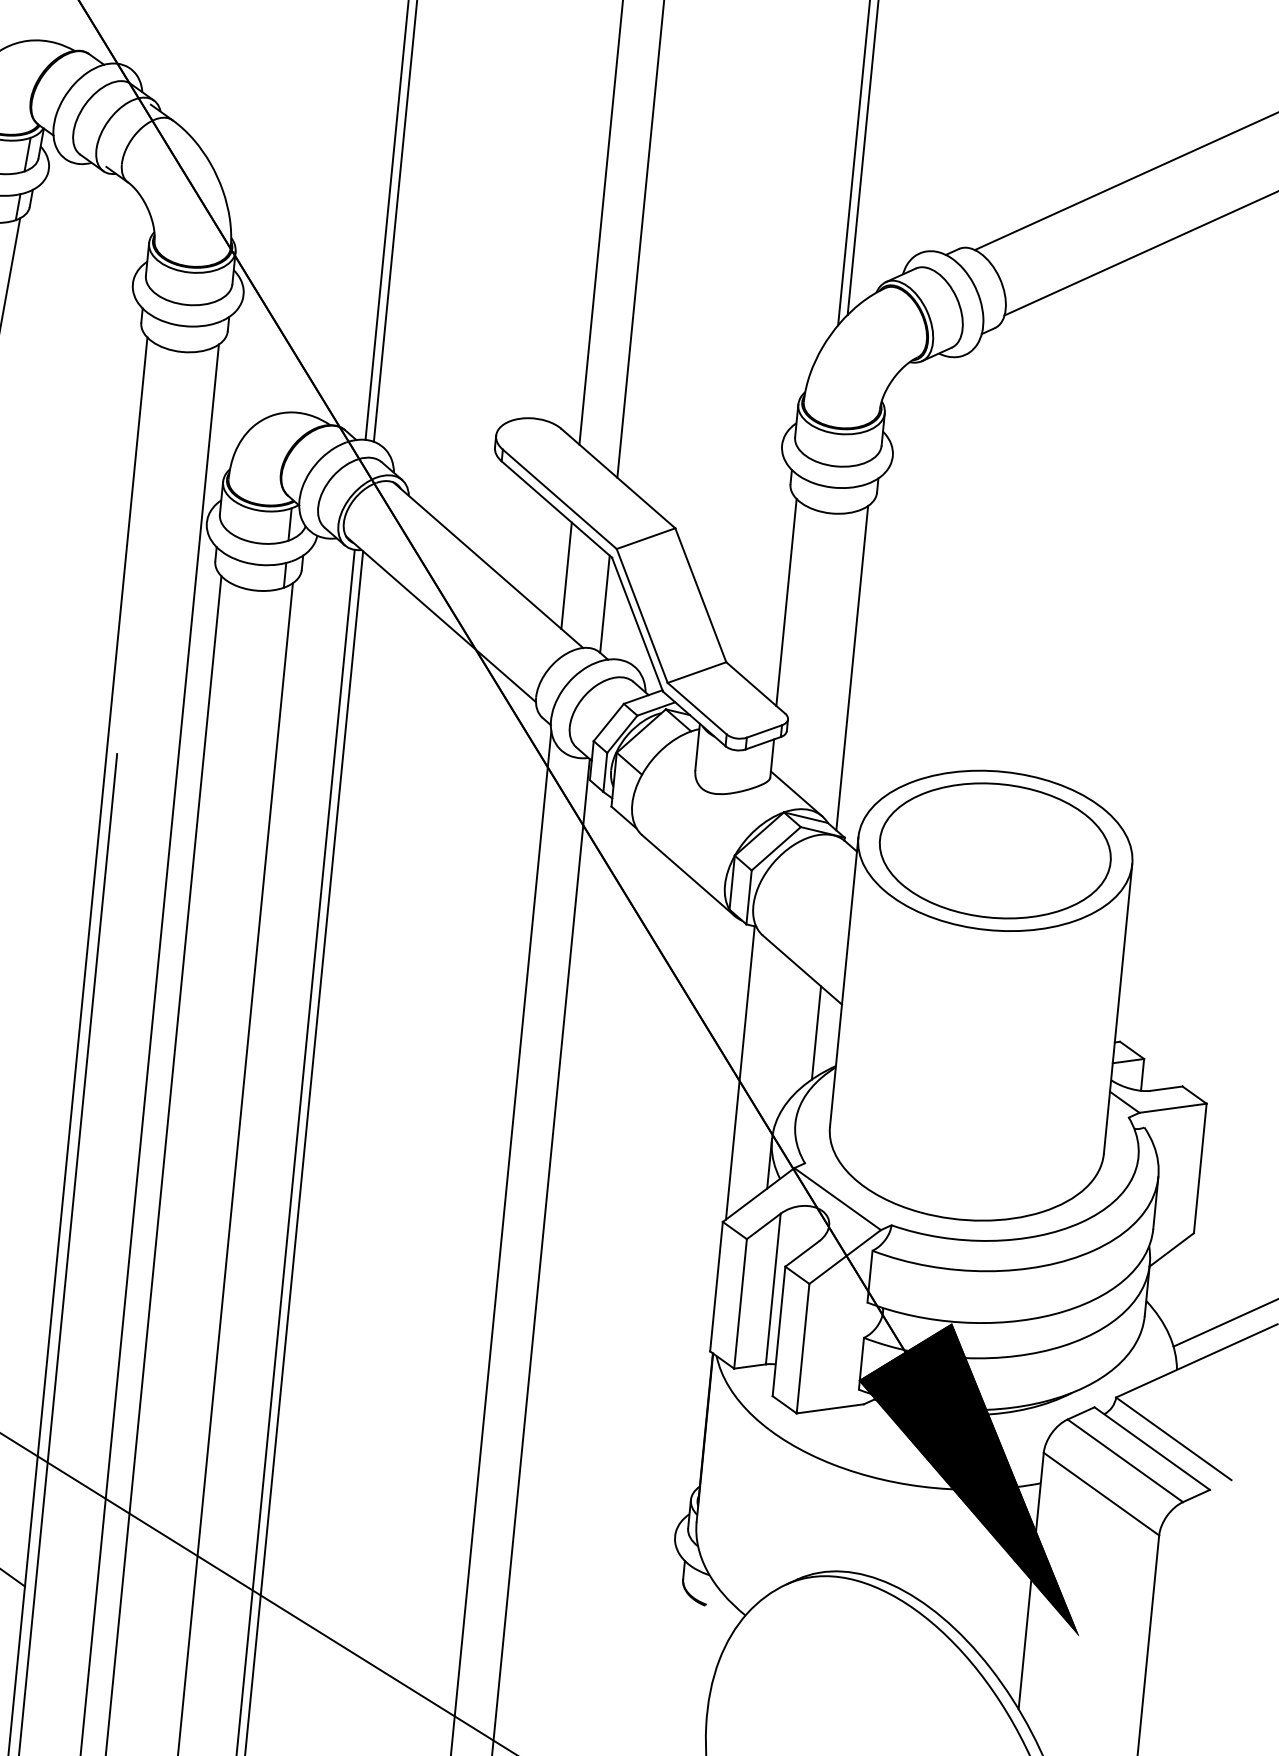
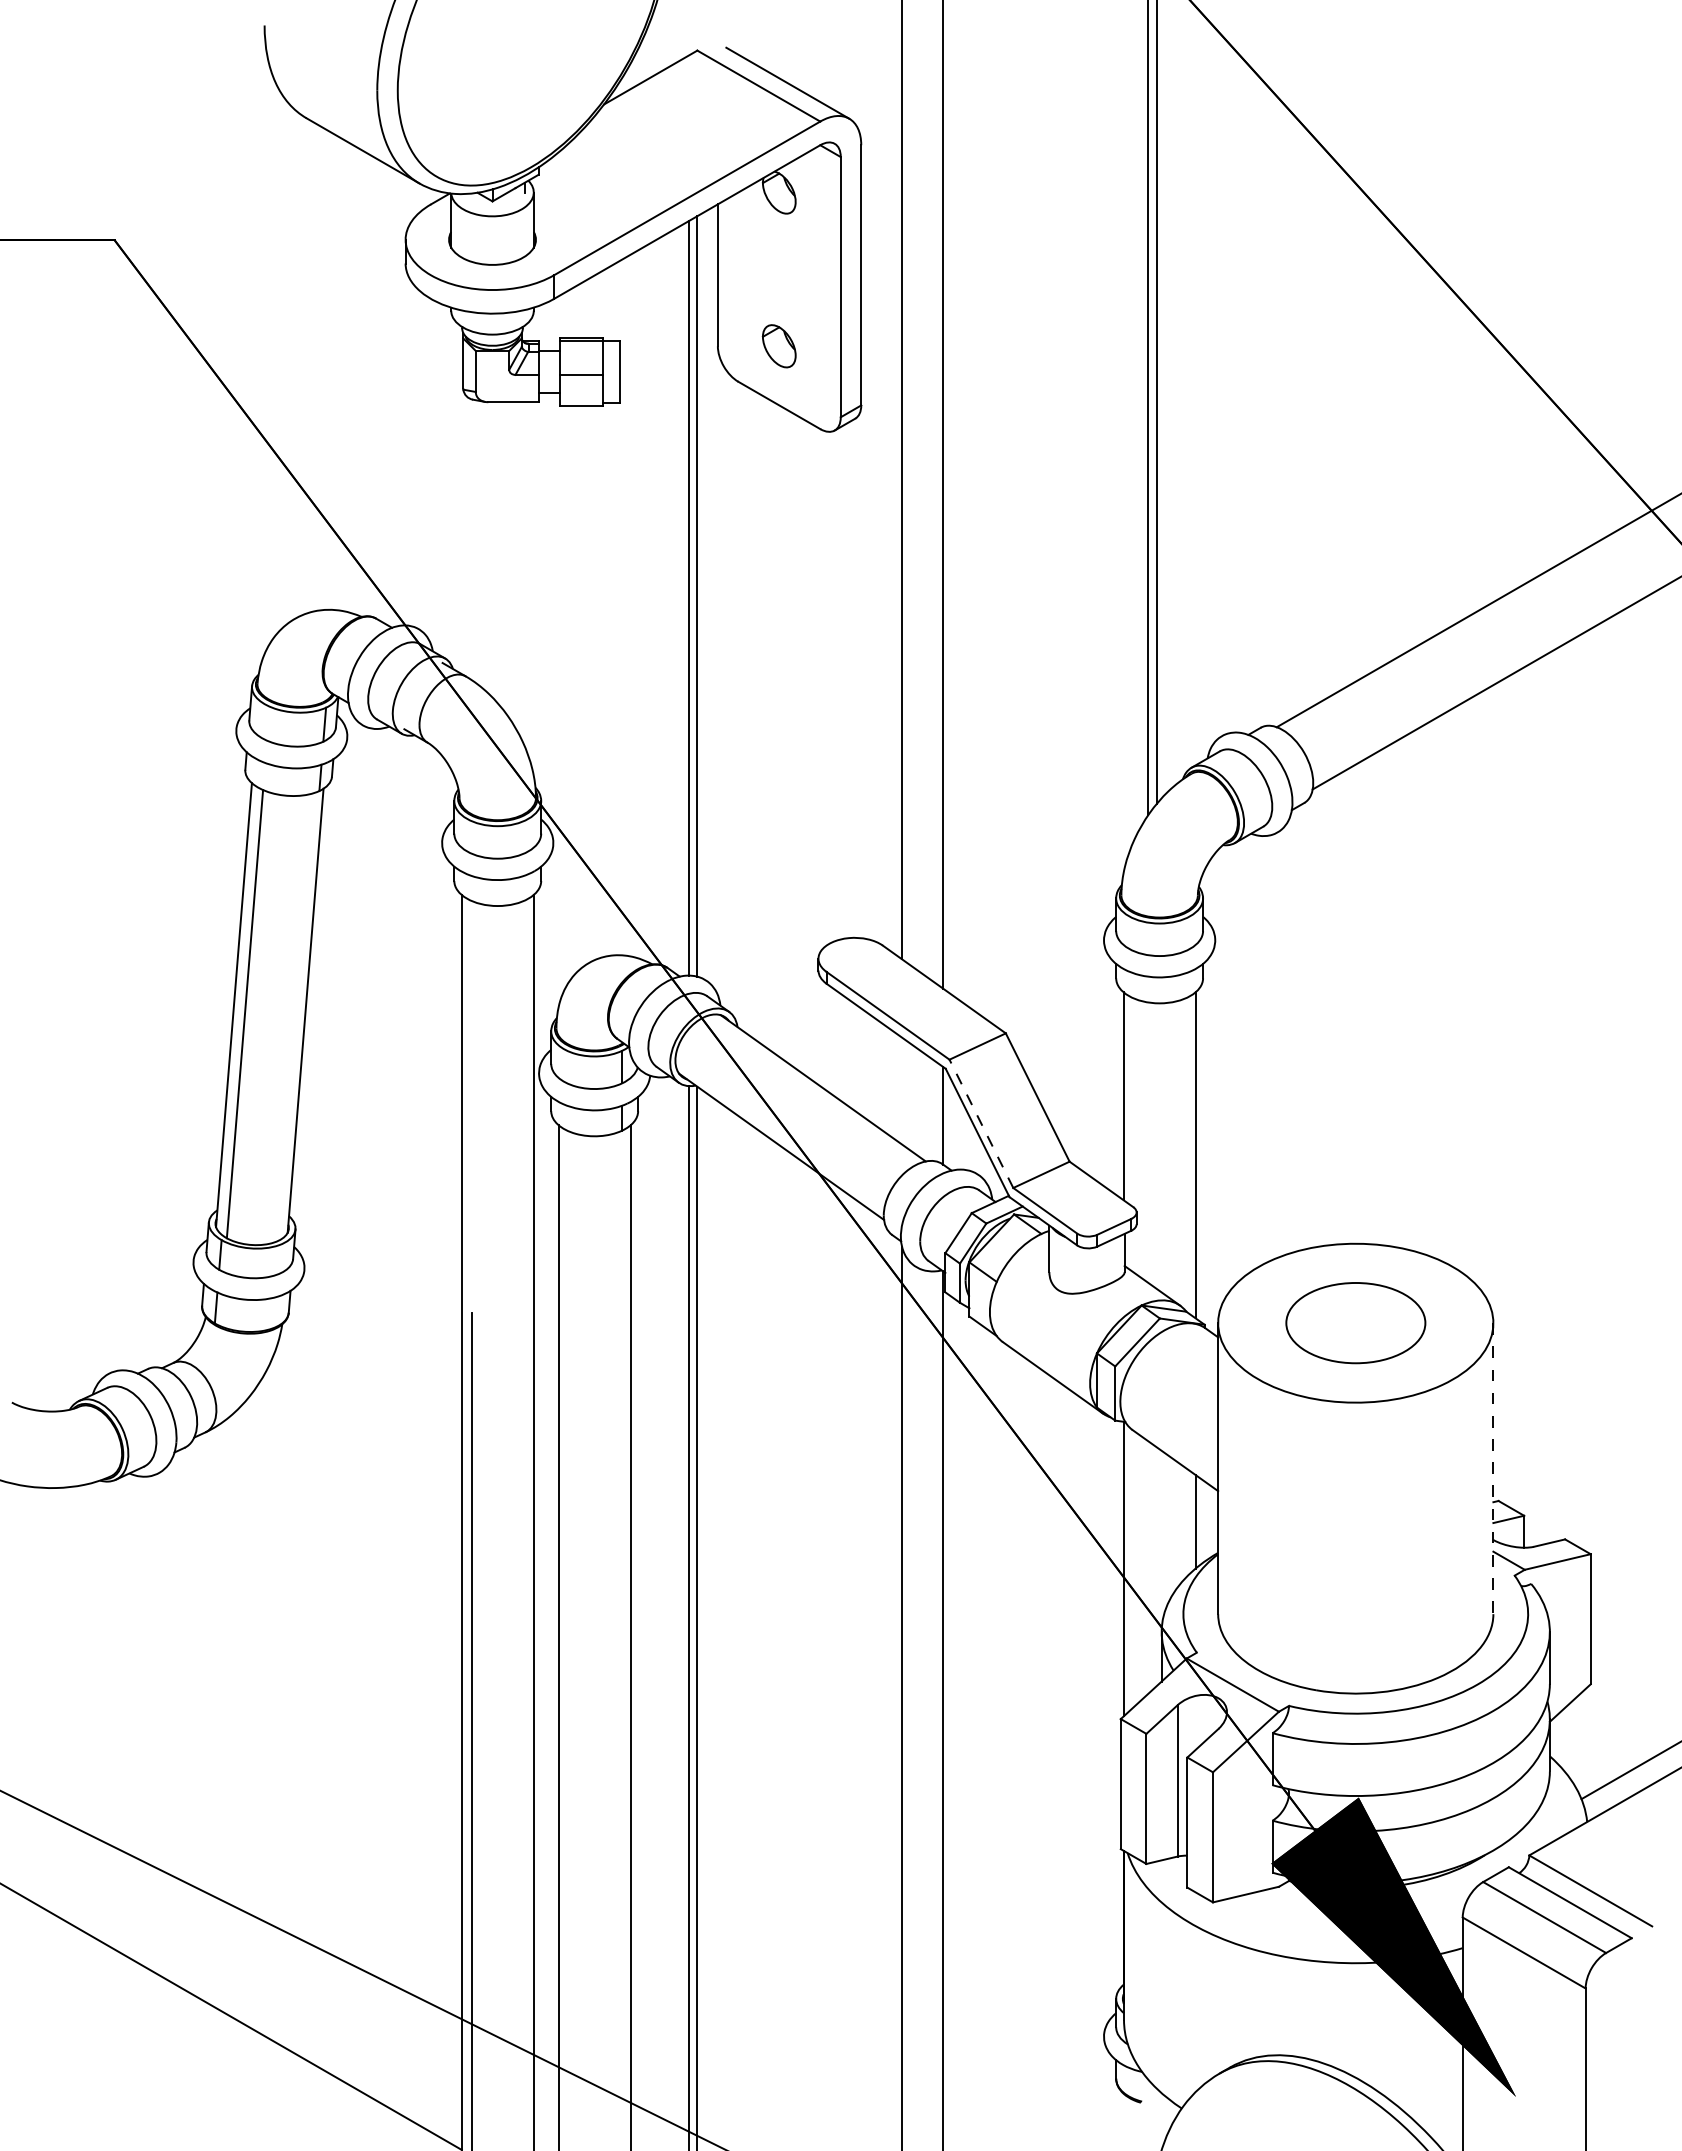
line: (566, 575) -> (902, 1090), removed
line: (642, 615) -> (981, 1123), solid -> dashed
part: (995, 850) -> (1355, 1322), size x0.6
line: (1118, 1009) -> (1493, 1469), solid -> dashed

